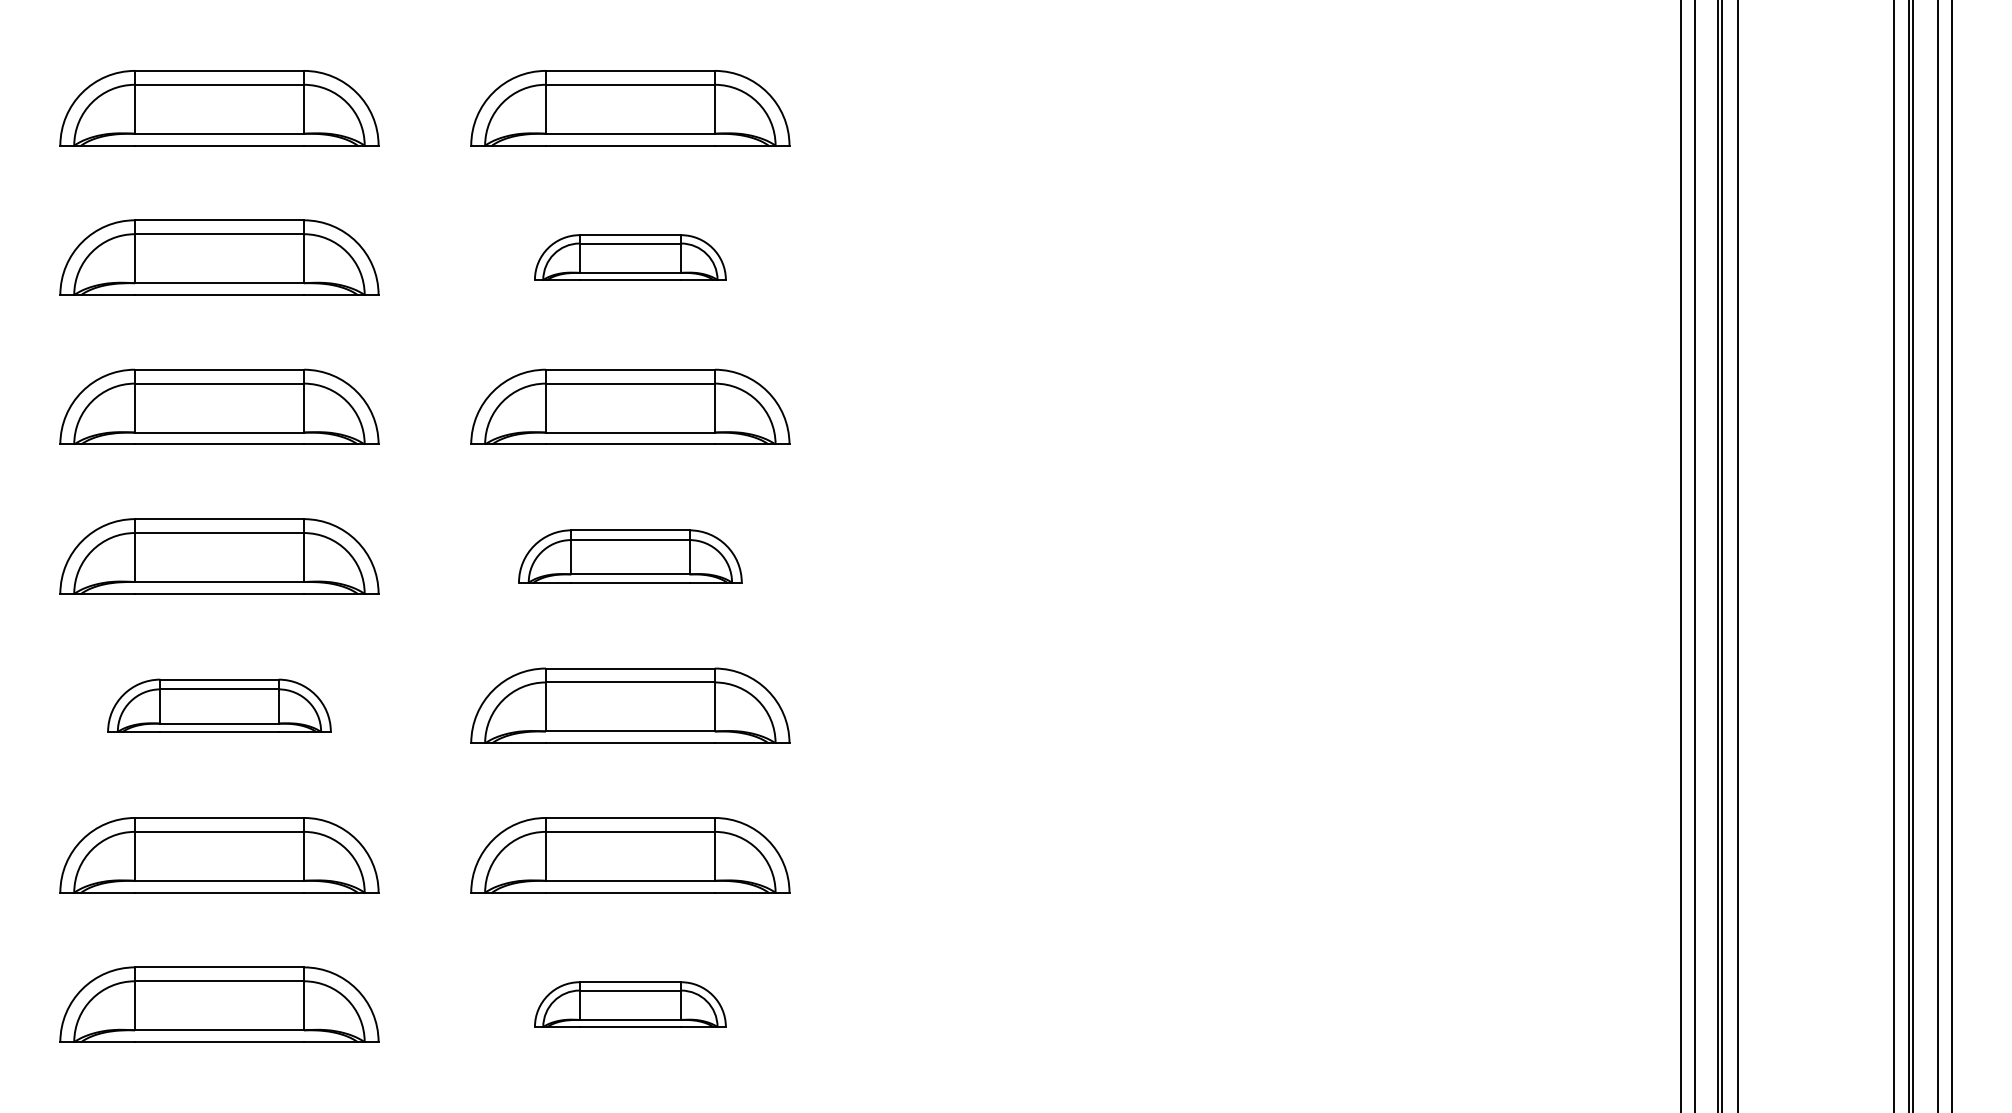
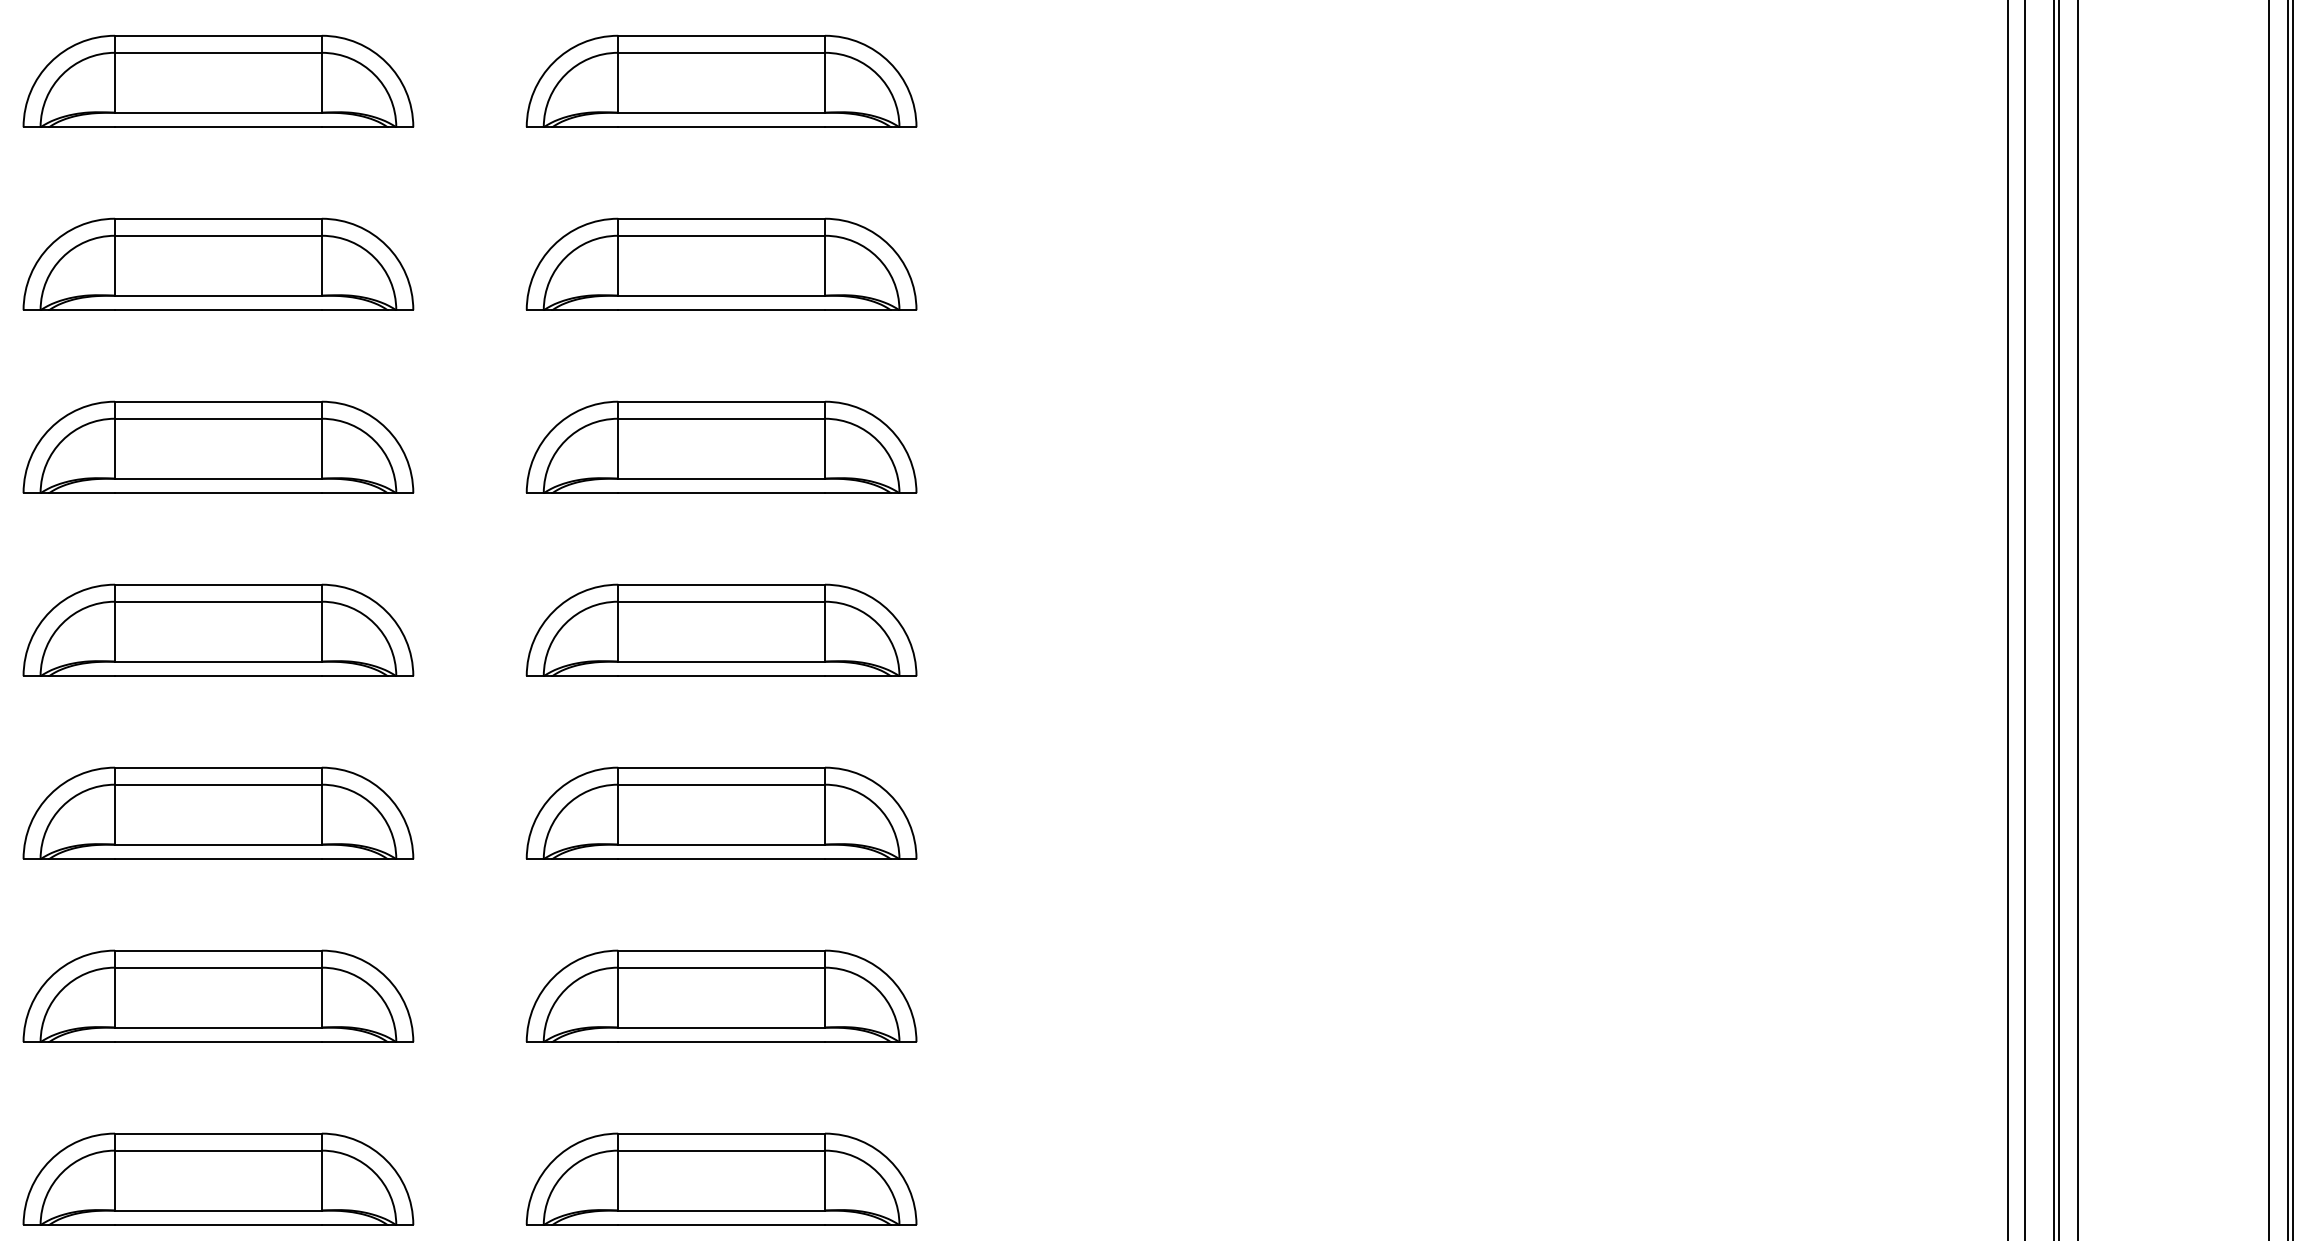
part: (630, 257) -> (721, 264), size x1.67
part: (630, 556) -> (721, 630), size x1.43
part: (219, 705) -> (218, 812), size x1.43
part: (630, 1004) -> (721, 1179), size x1.67

